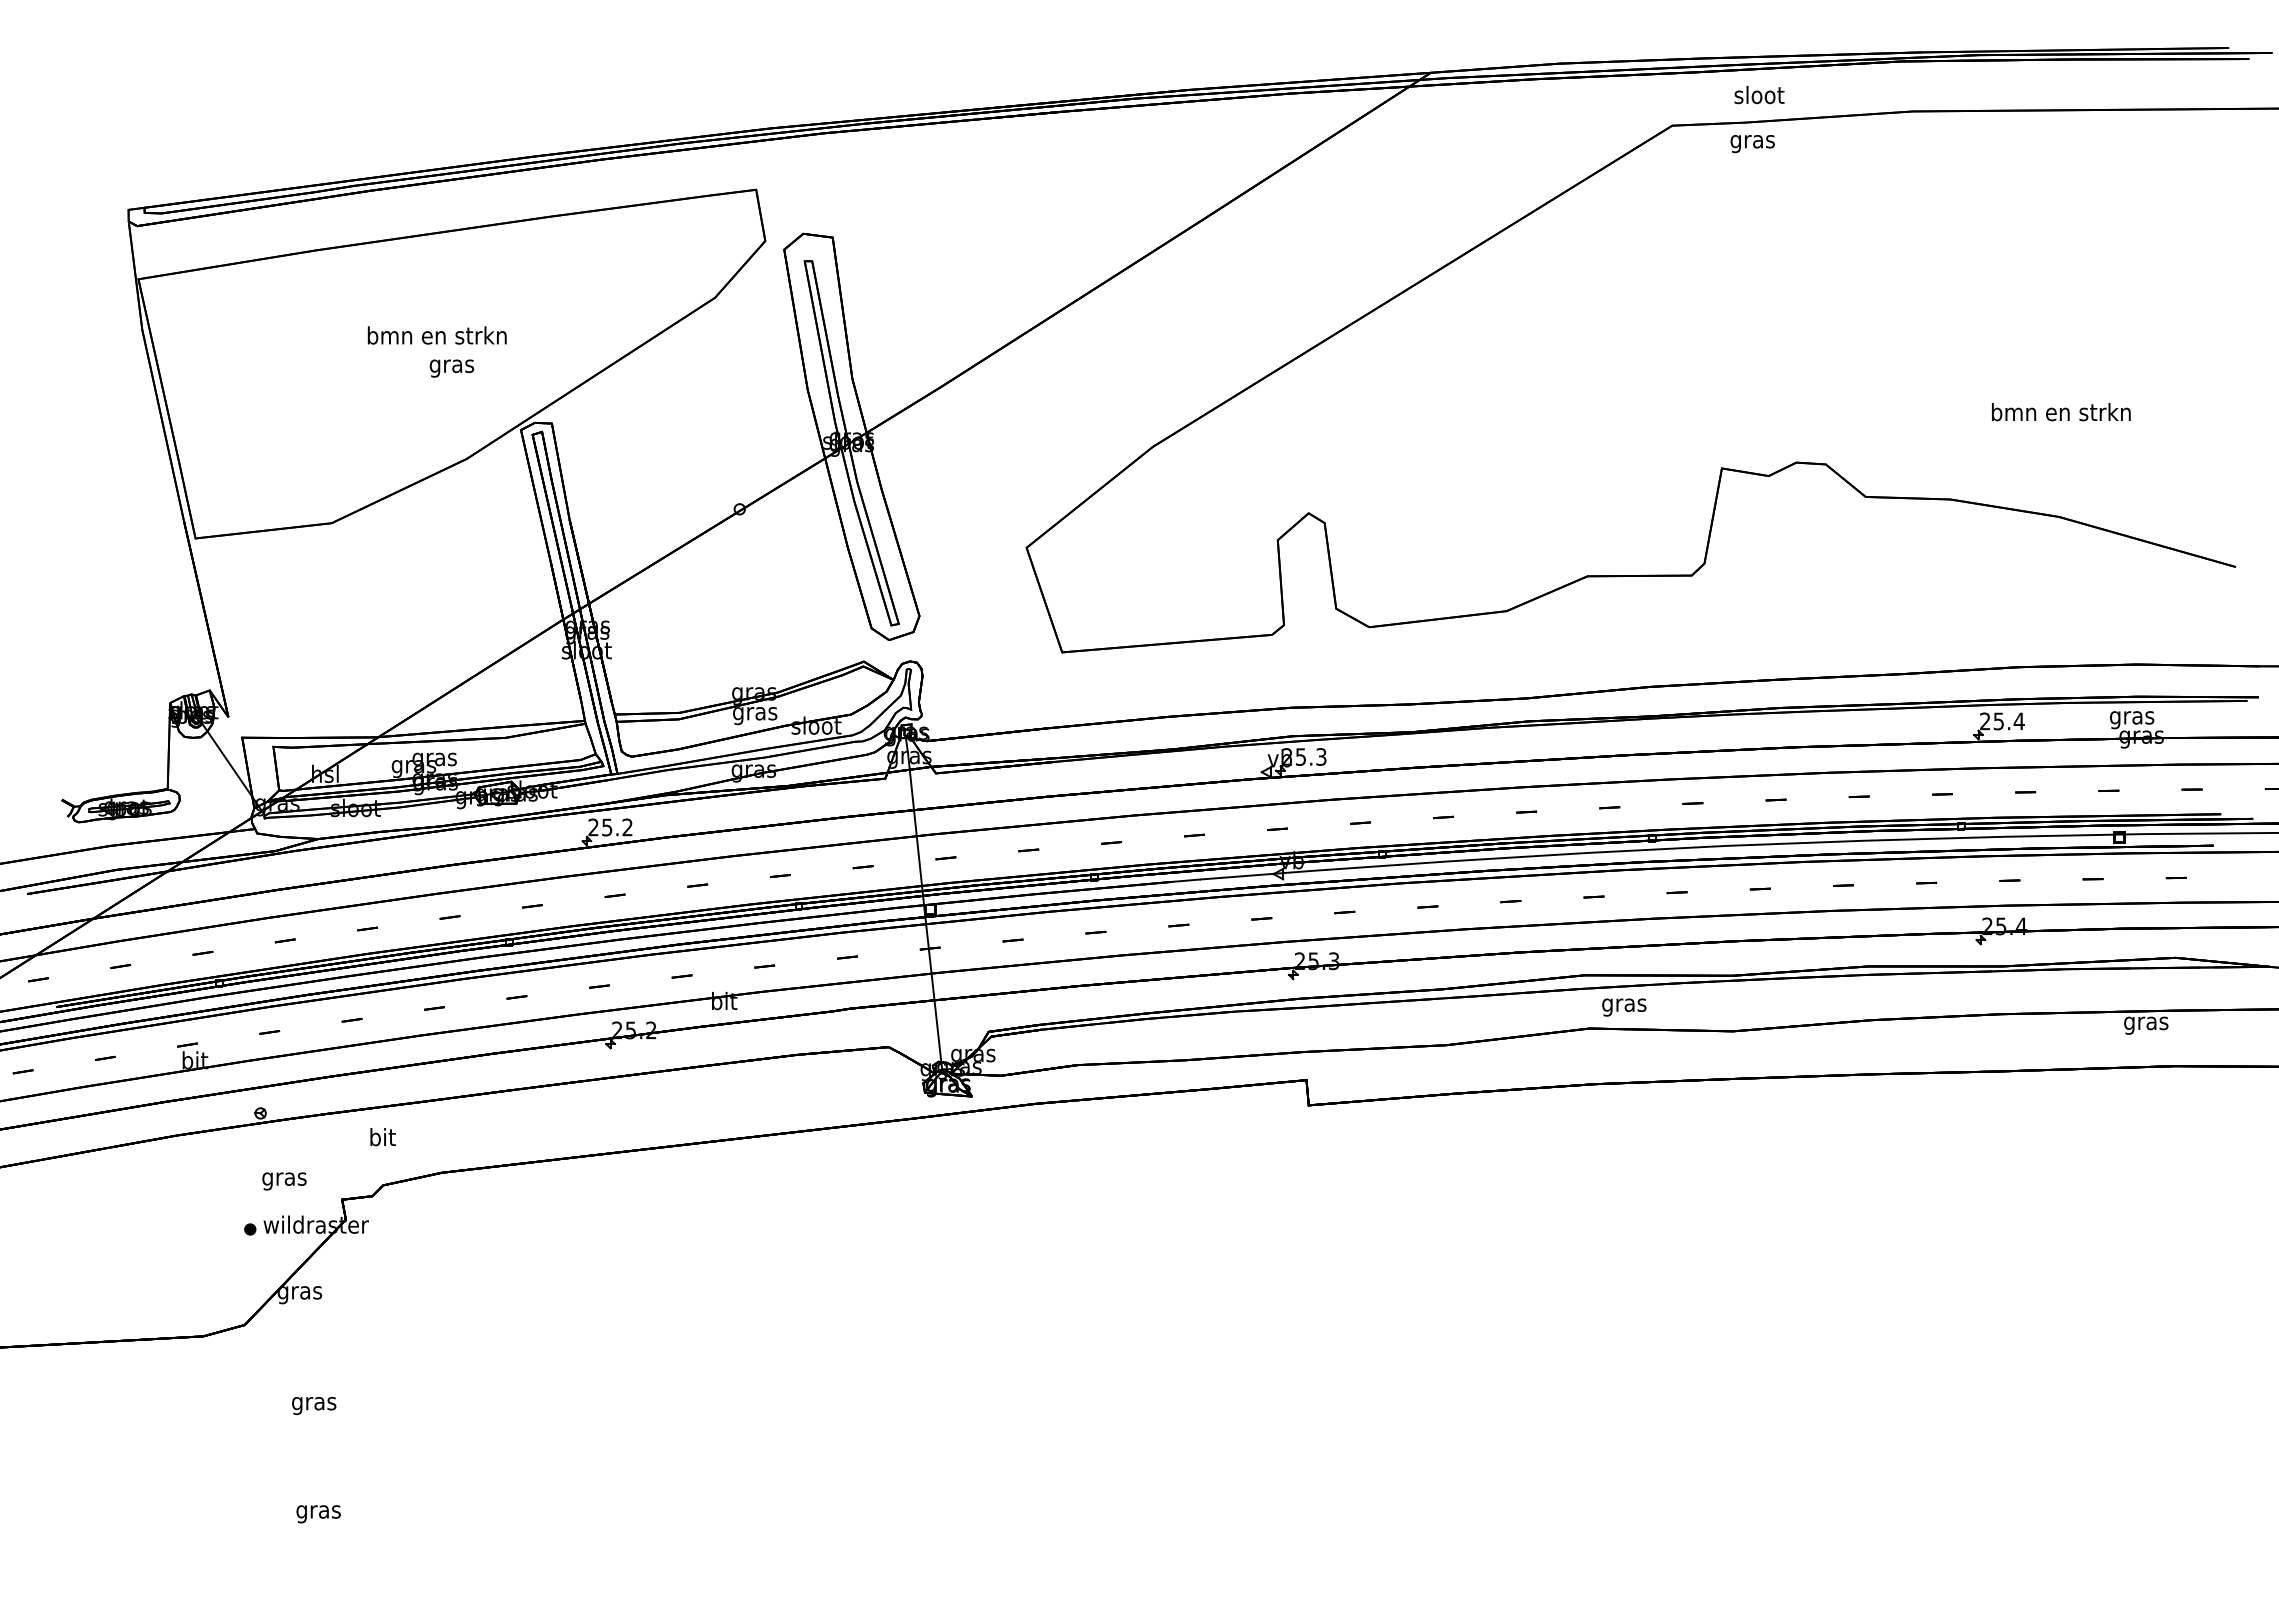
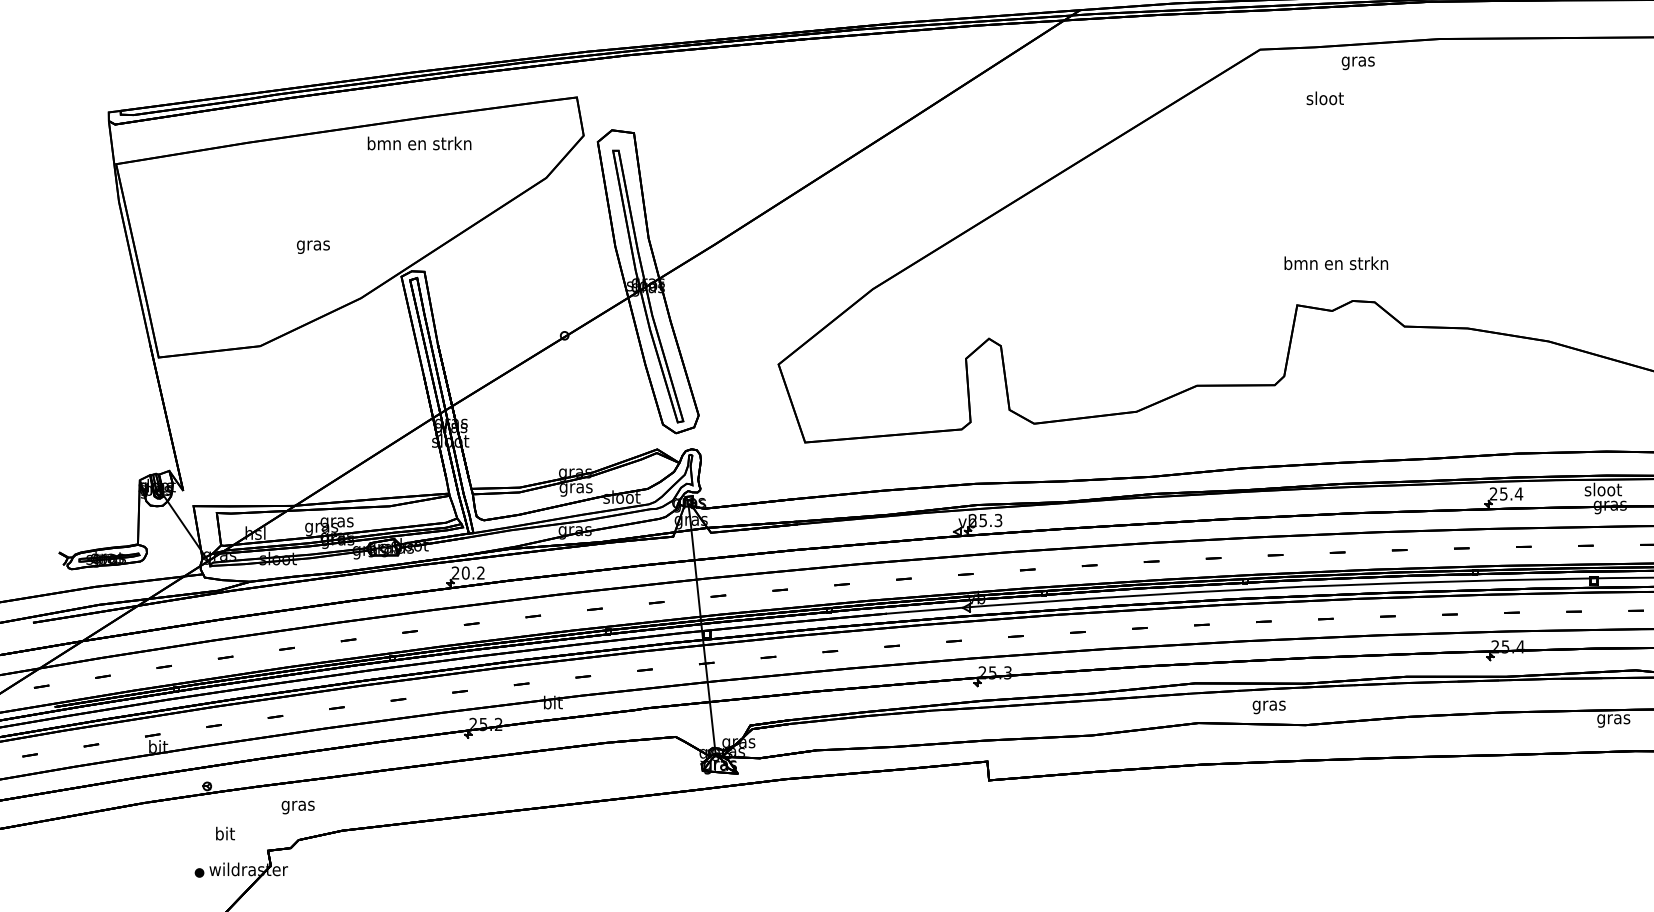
text: (1759, 94) -> (1325, 97), moved
text: (1752, 144) -> (1358, 63), moved
text: (436, 335) -> (419, 143), moved
text: (451, 368) -> (313, 247), moved
text: (2061, 412) -> (1336, 263), moved
text: (2132, 717) -> (1603, 491), gras -> sloot
text: (607, 827) -> (466, 573), 25.2 -> 20.2
text: (1624, 1007) -> (1269, 707), moved
text: (382, 1139) -> (298, 805), bit -> gras
text: (284, 1178) -> (225, 834), gras -> bit

